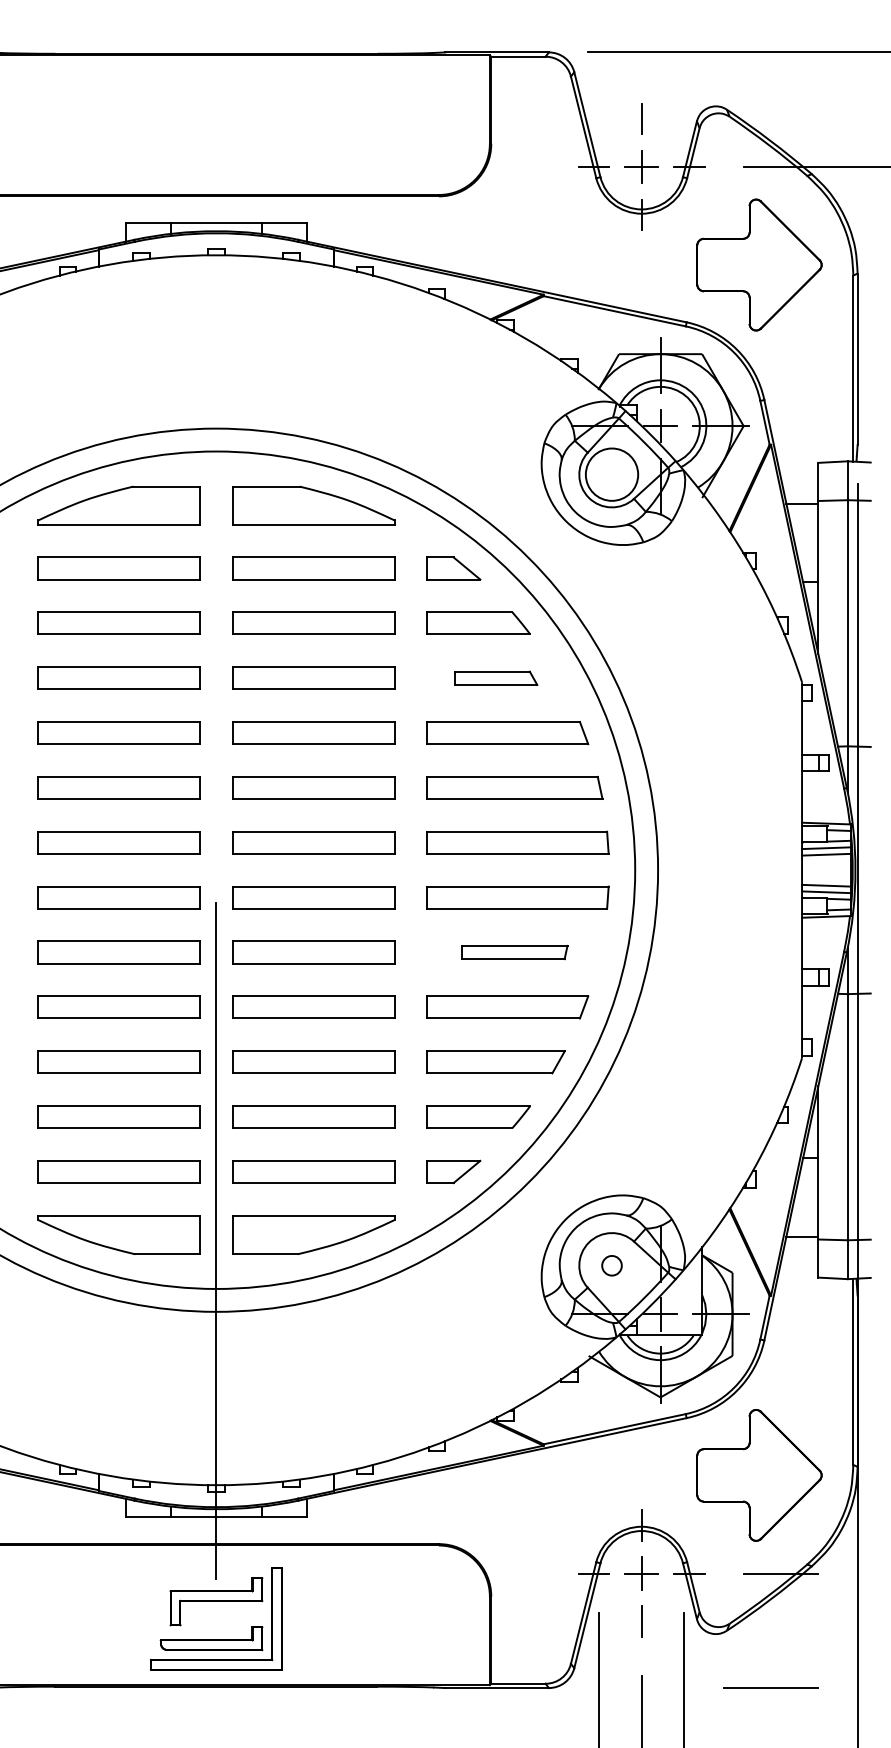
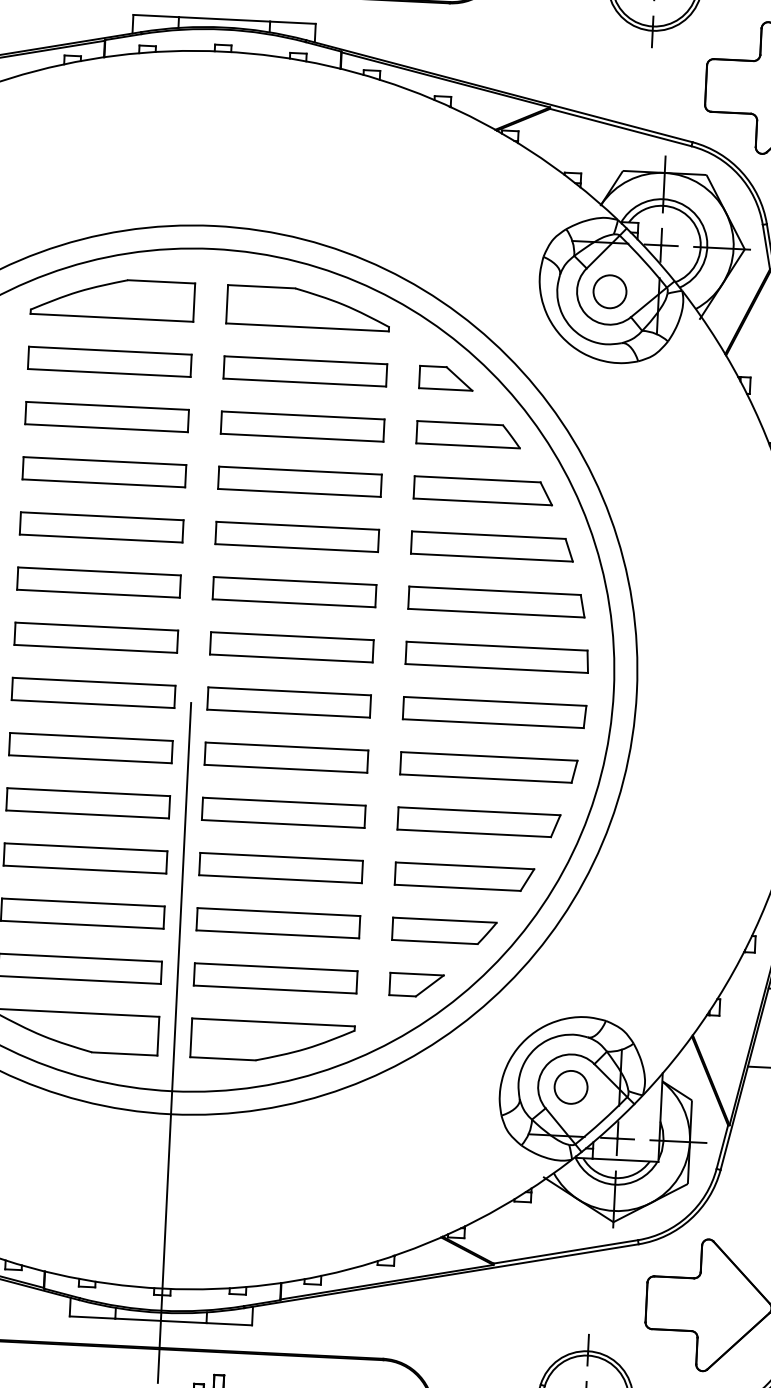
circle: (611, 474) -> (609, 291), size x0.62
part: (495, 678) -> (482, 491), size x1.67
part: (514, 952) -> (488, 767), size x1.67
circle: (611, 1265) -> (570, 1087), size x1.67

